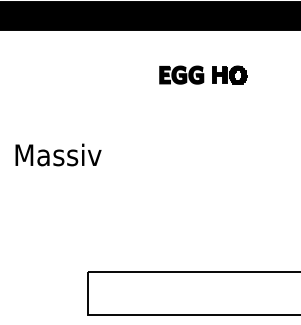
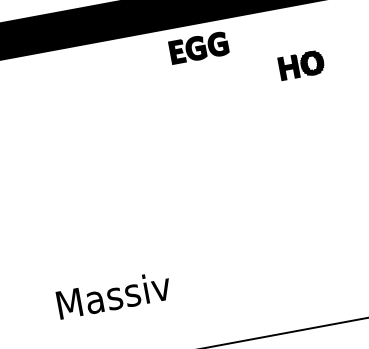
part: (181, 74) -> (198, 47), moved
text: (58, 154) -> (113, 294), moved

